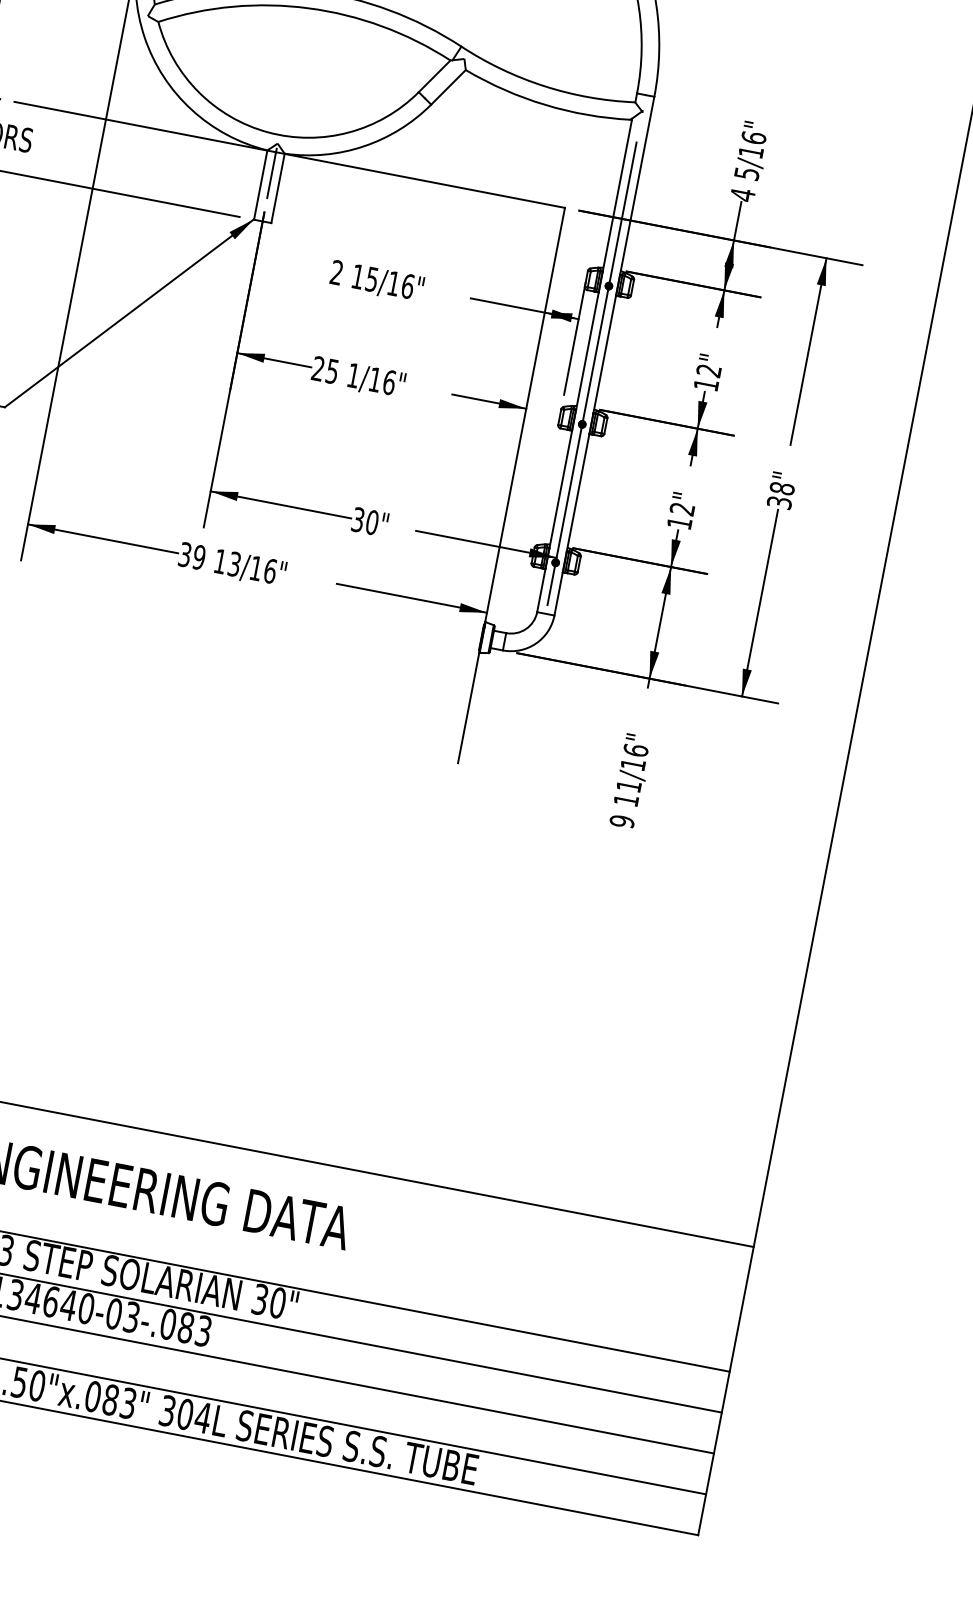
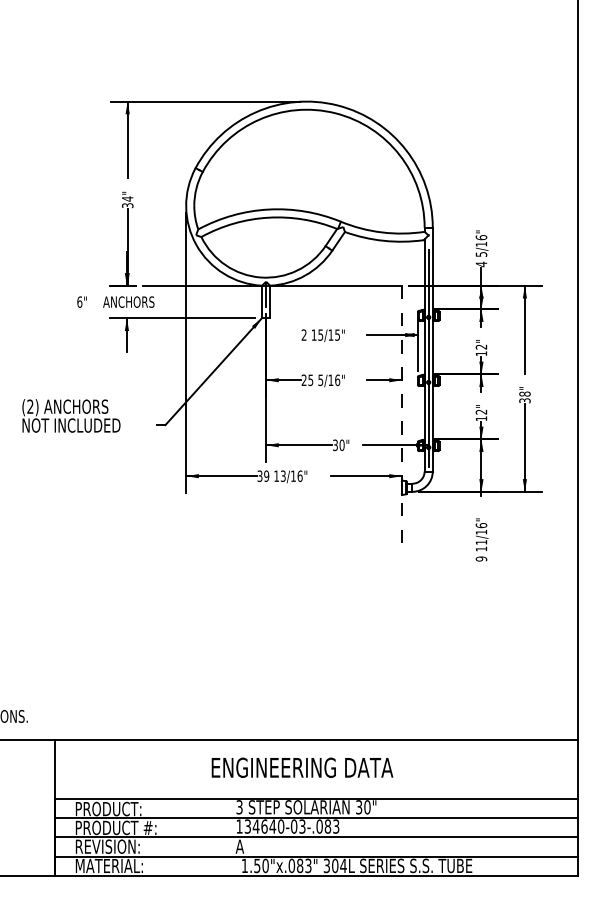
text: (407, 285) -> (337, 334), 15/16" -> 15/15"
text: (352, 375) -> (320, 380), 1/16" -> 5/16"
line: (510, 485) -> (401, 416), solid -> dashed

